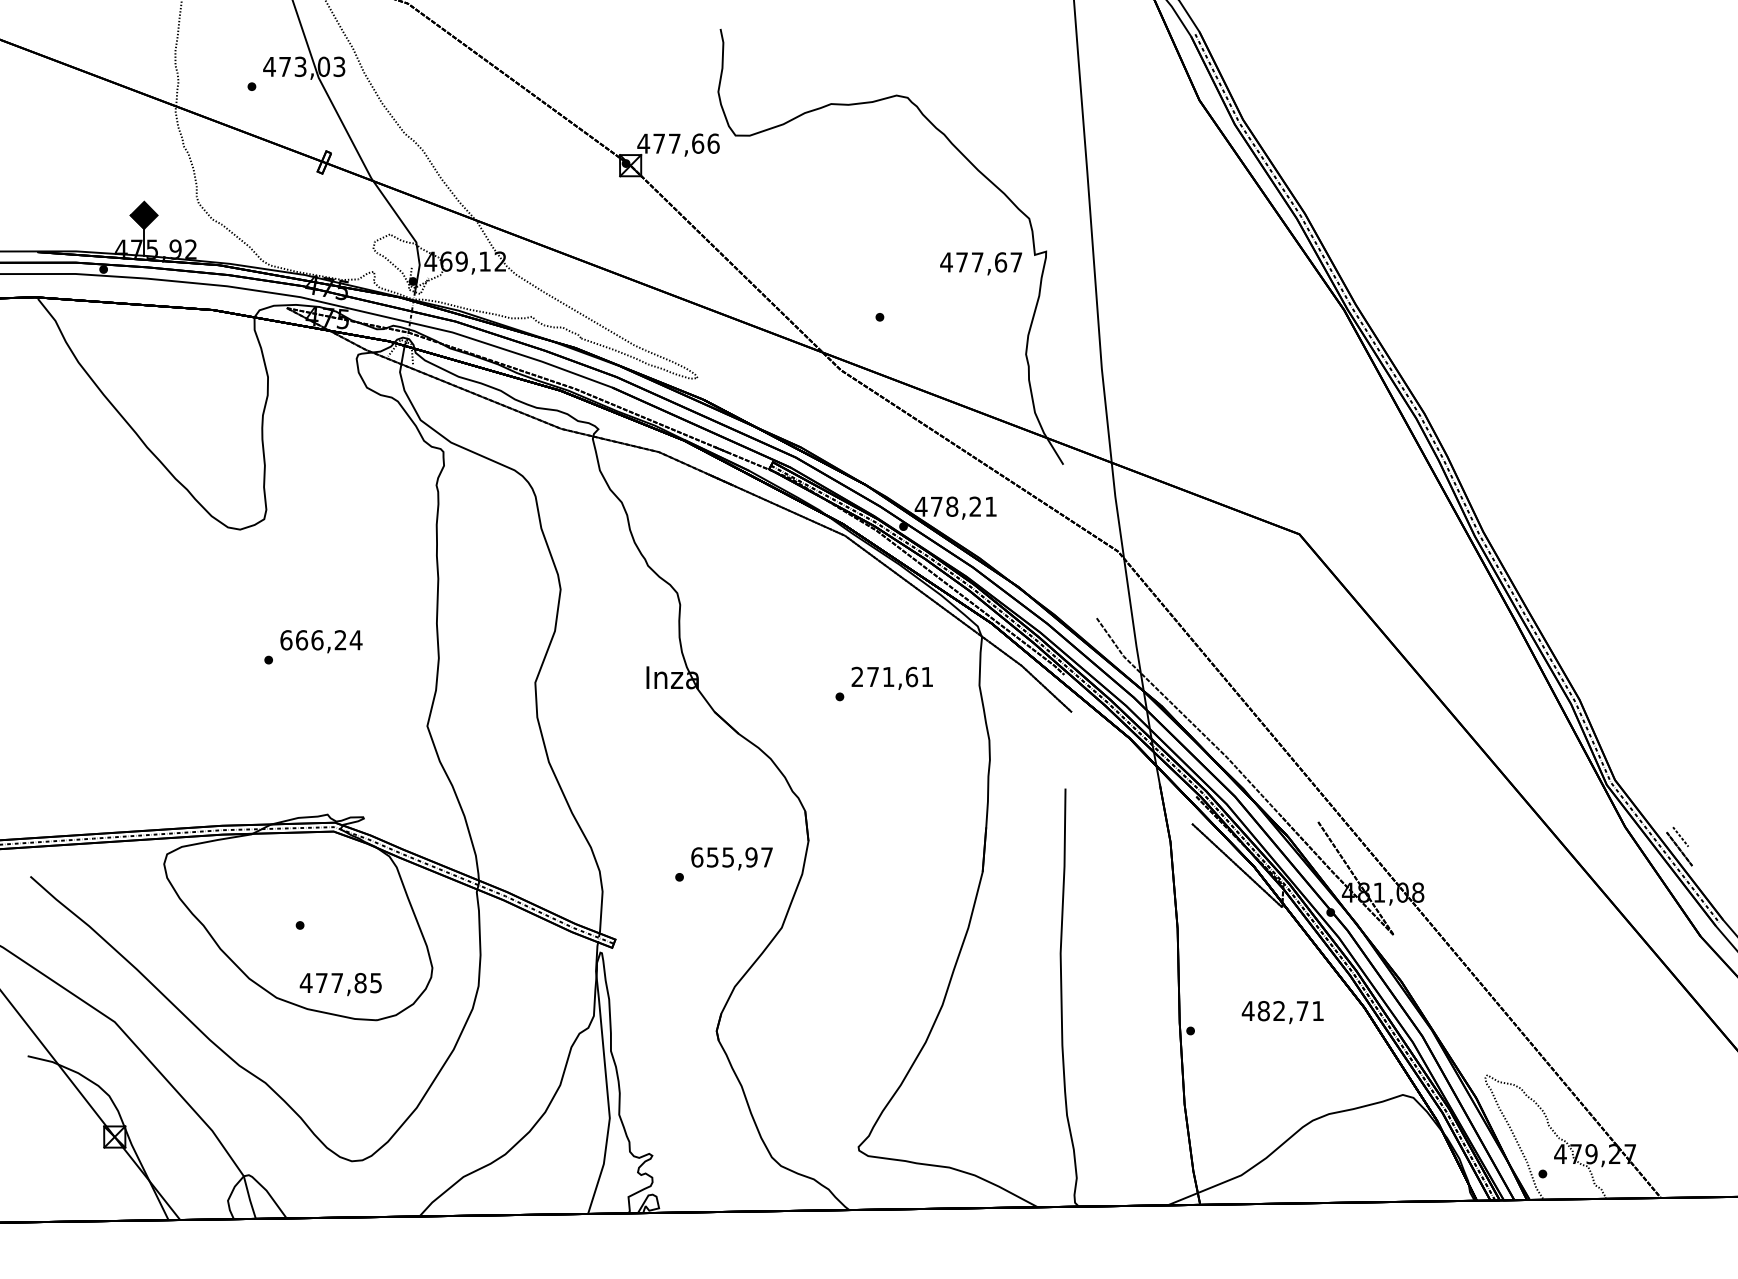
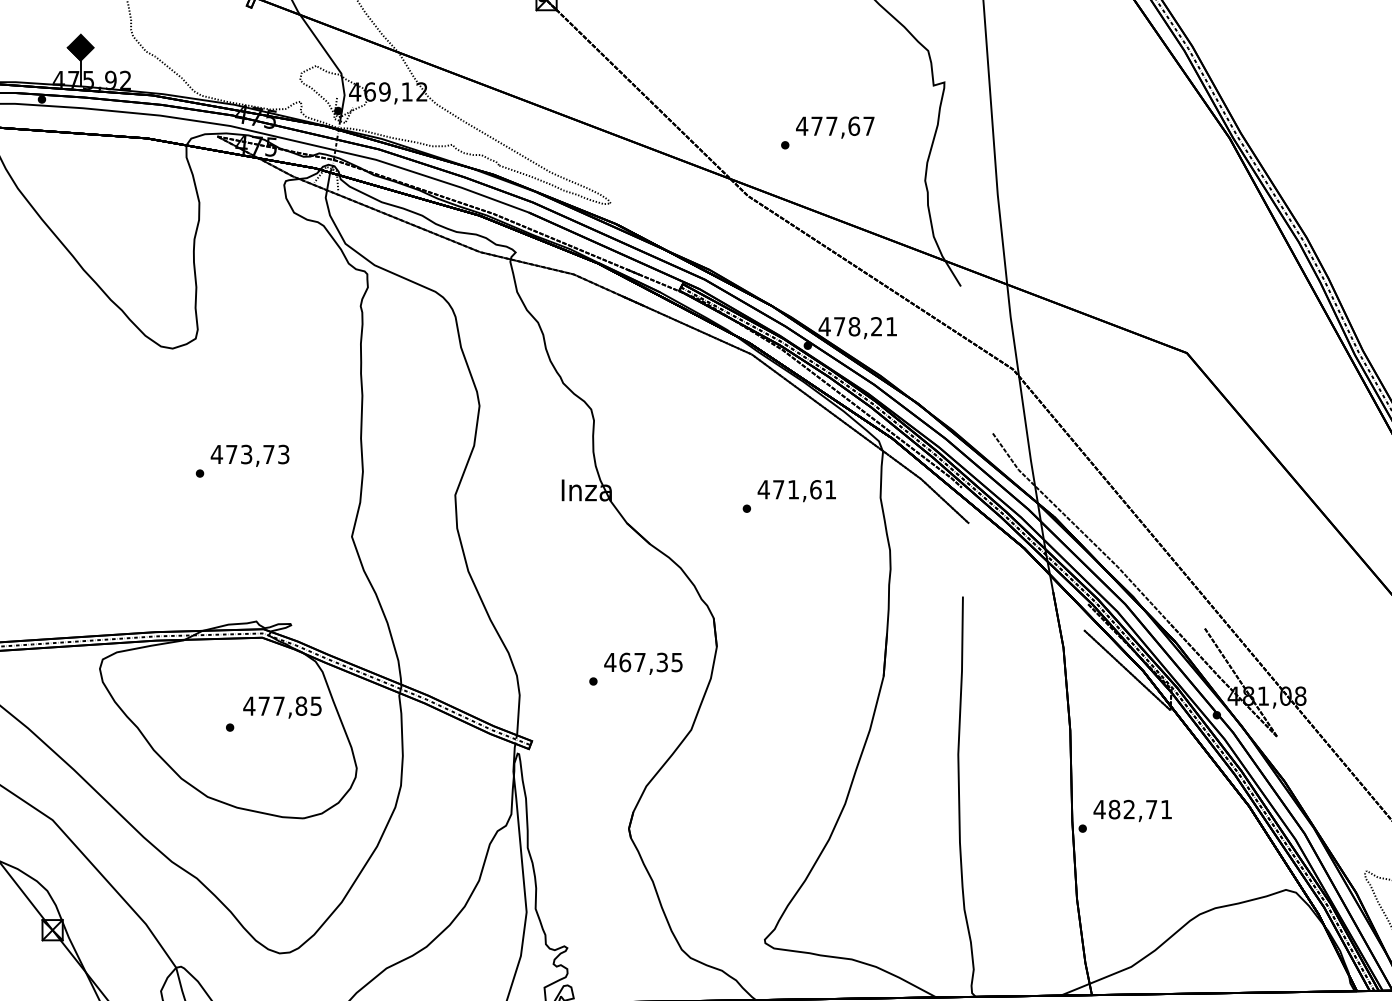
text: (981, 263) -> (835, 127), moved
text: (320, 640) -> (249, 454), 666,24 -> 473,73
text: (857, 676) -> (763, 489), 271,61 -> 471,61
text: (731, 857) -> (643, 662), 655,97 -> 467,35
text: (340, 984) -> (282, 707), moved
text: (1282, 1012) -> (1132, 810), moved

